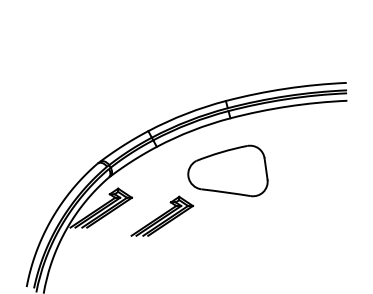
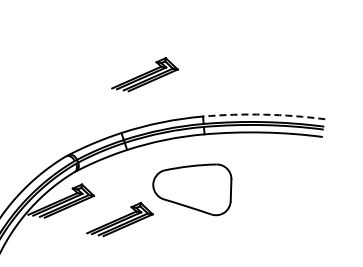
part: (161, 68) -> (145, 73), added
arc: (285, 88) -> (263, 114), solid -> dashed

